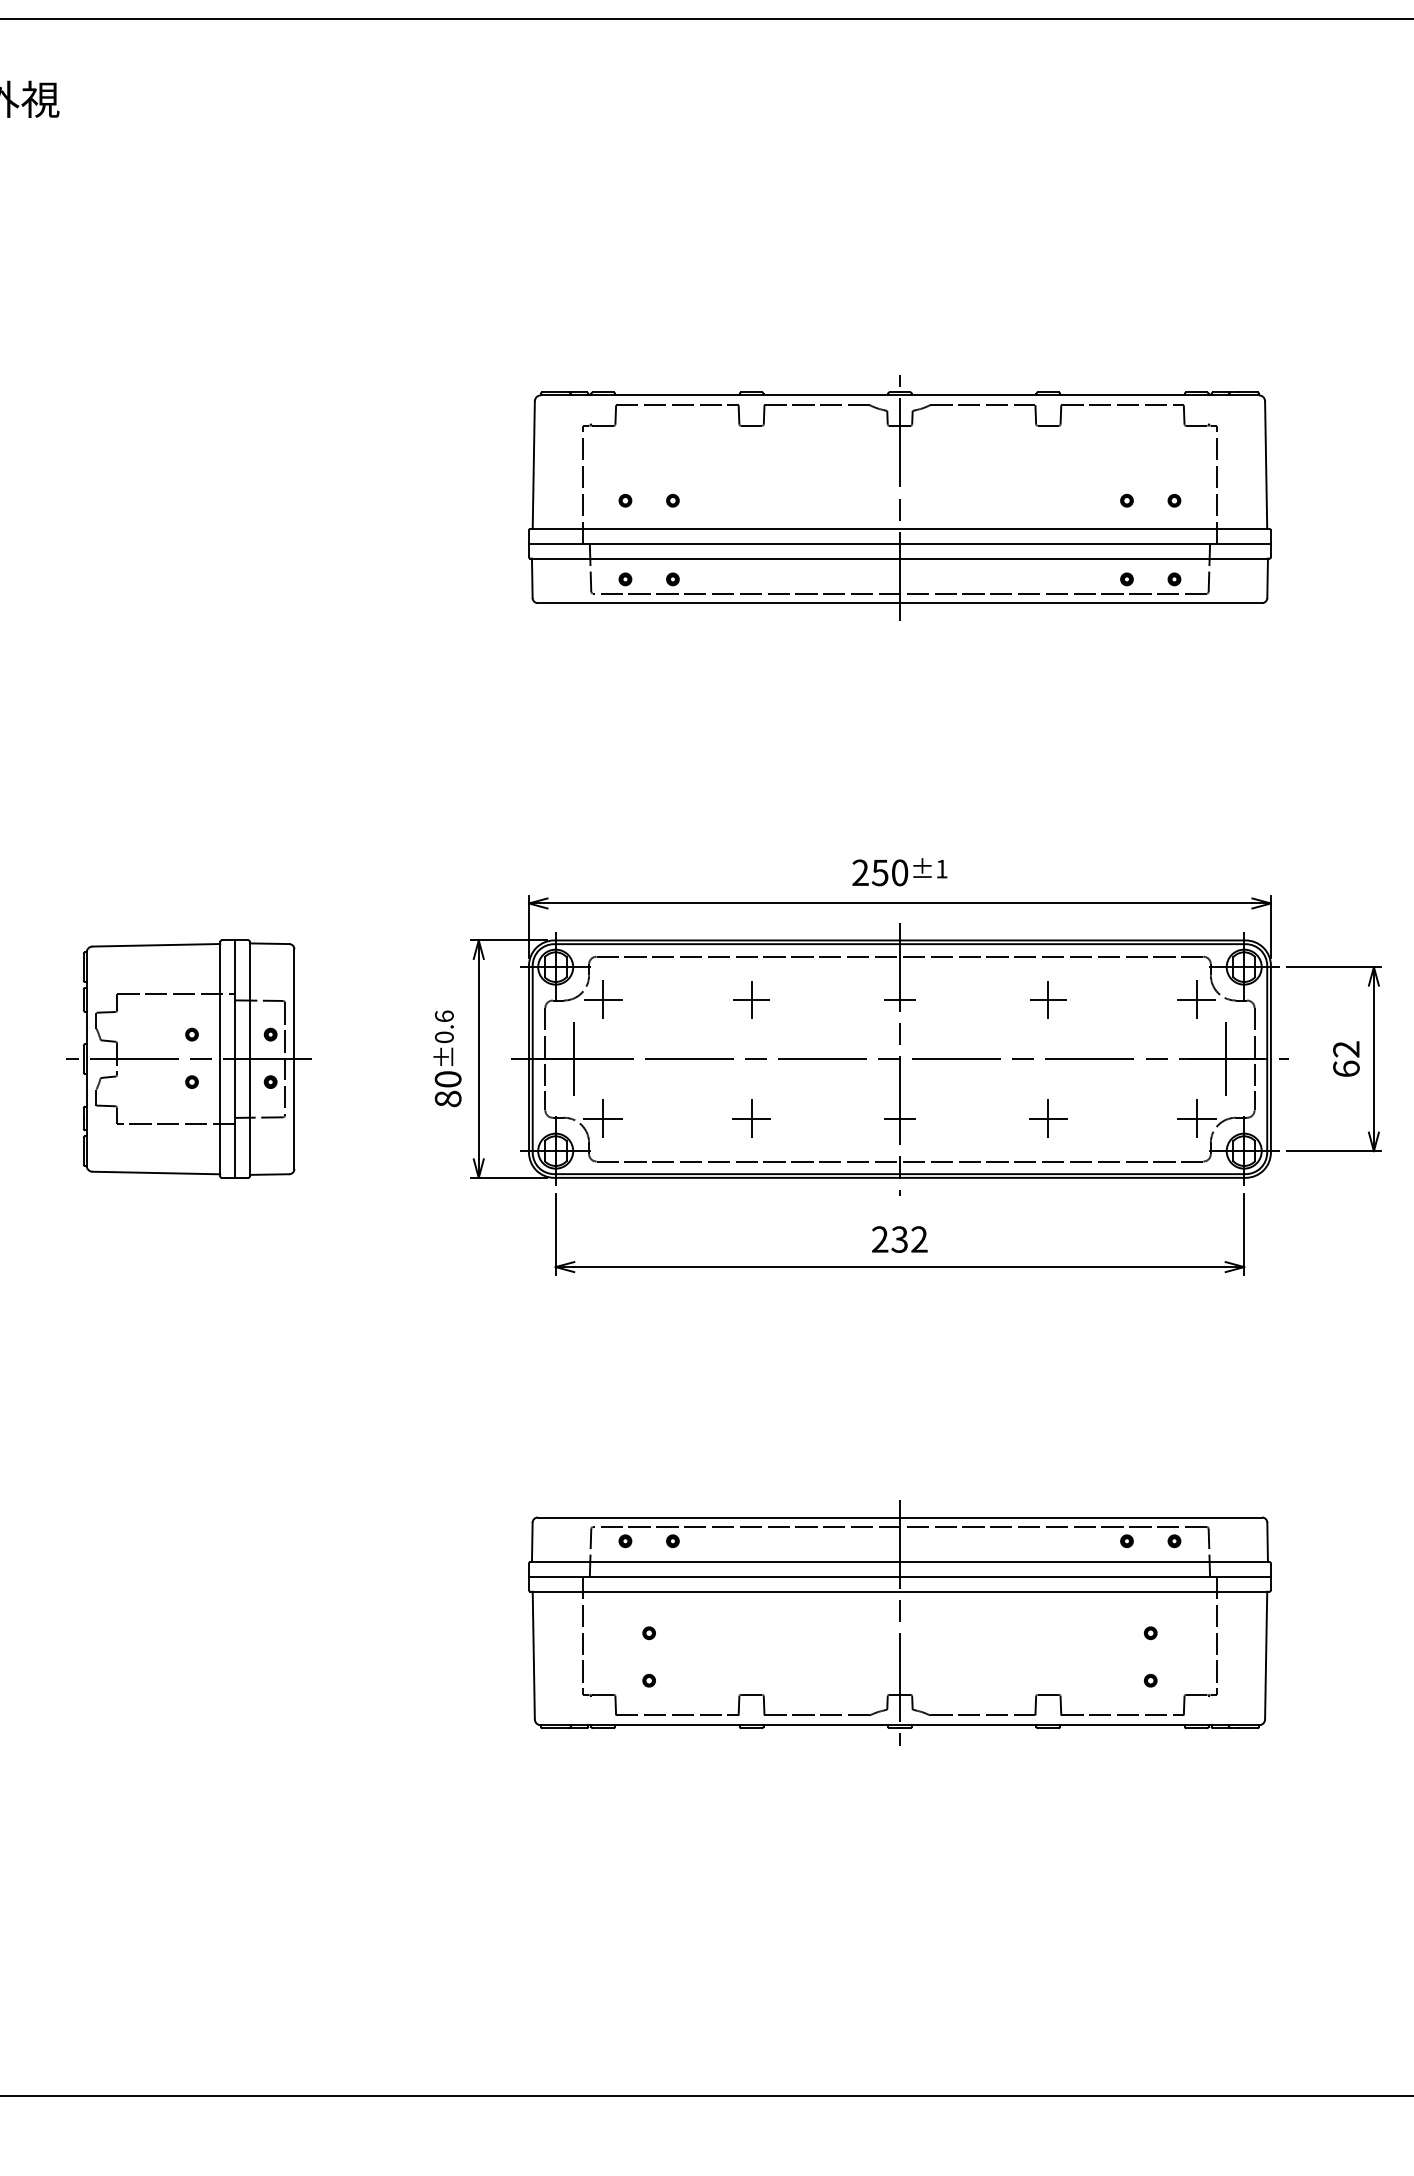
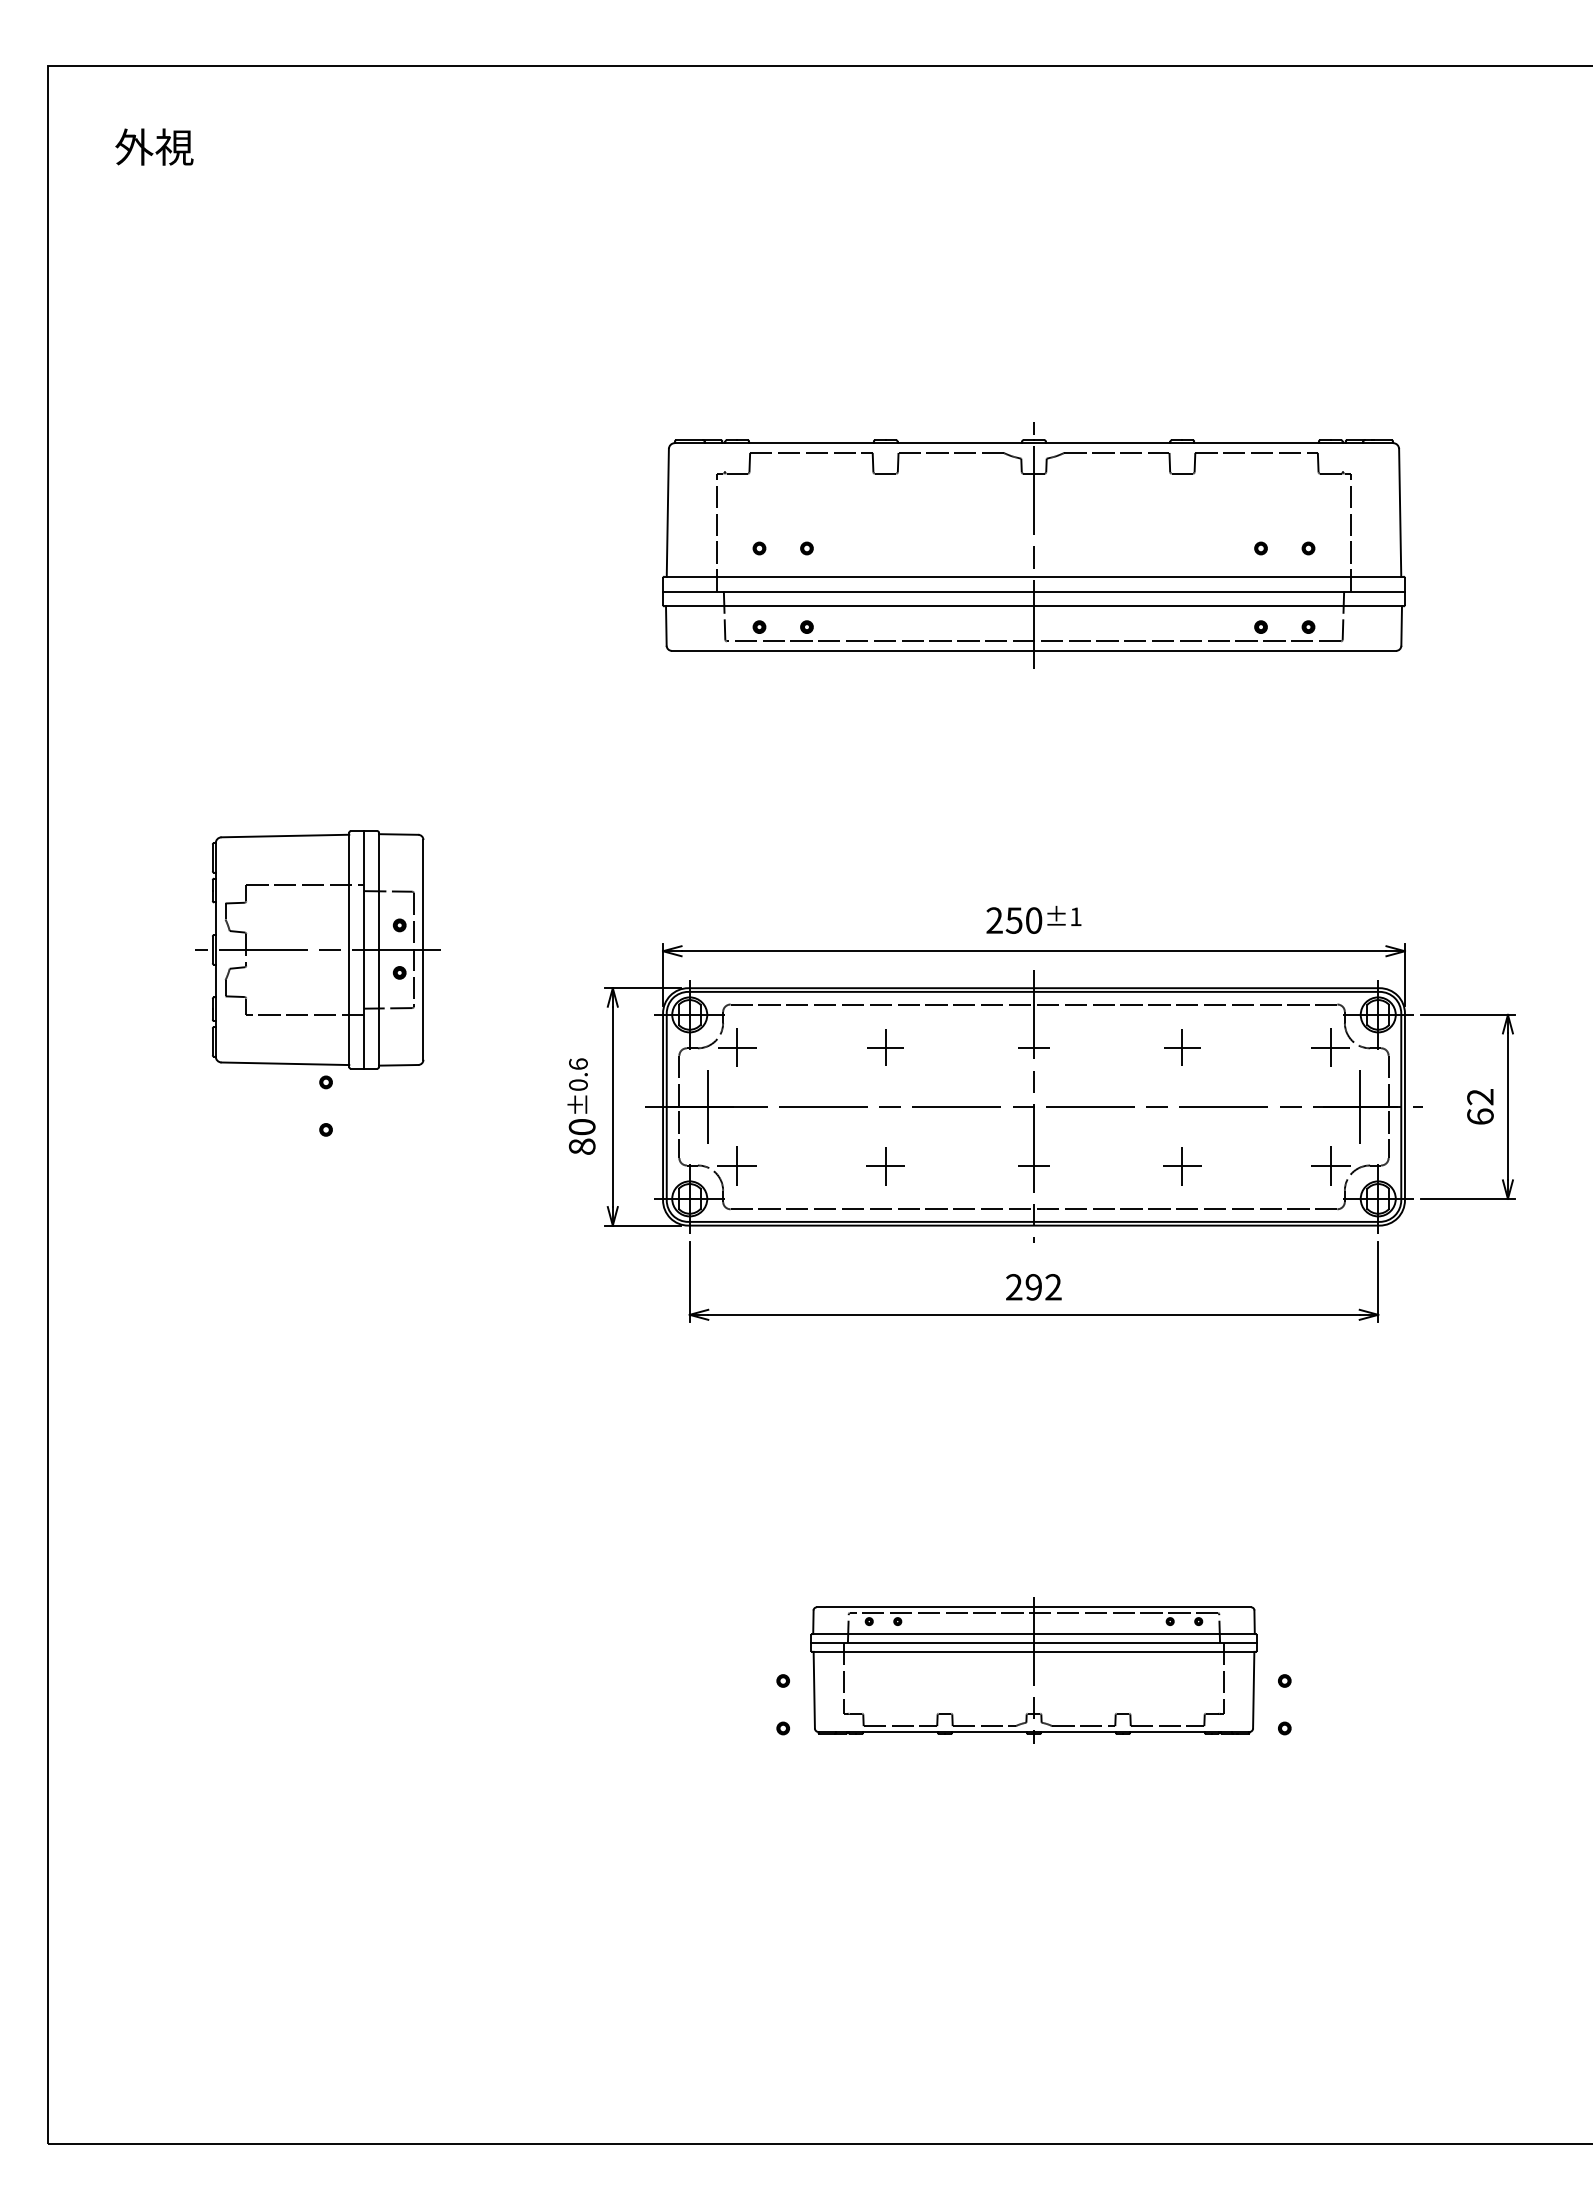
part: (188, 1058) -> (317, 949), moved
text: (899, 1239) -> (1033, 1287), 232 -> 292
part: (899, 1622) -> (1033, 1670), size x0.6

